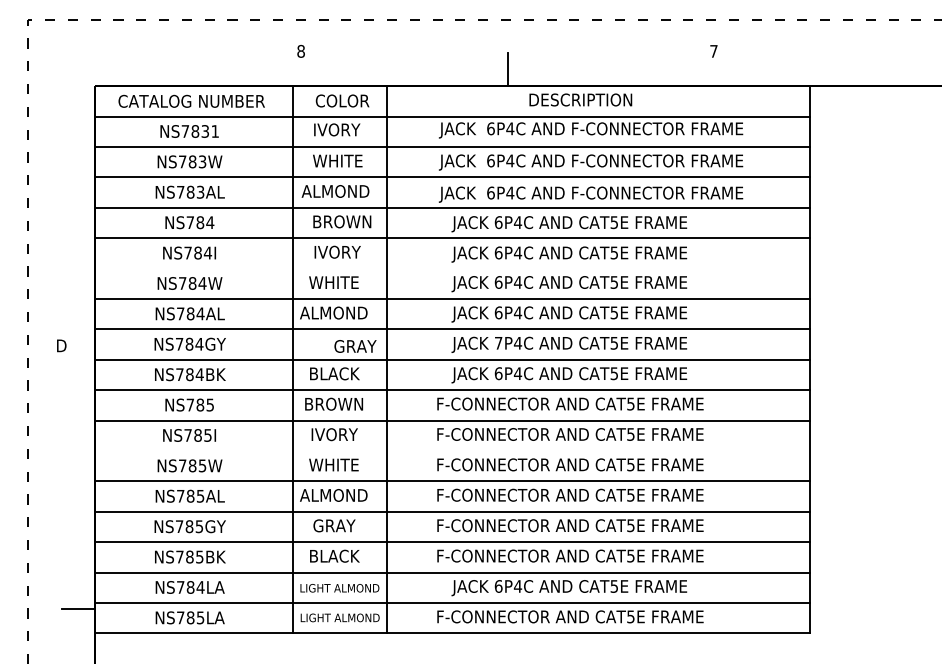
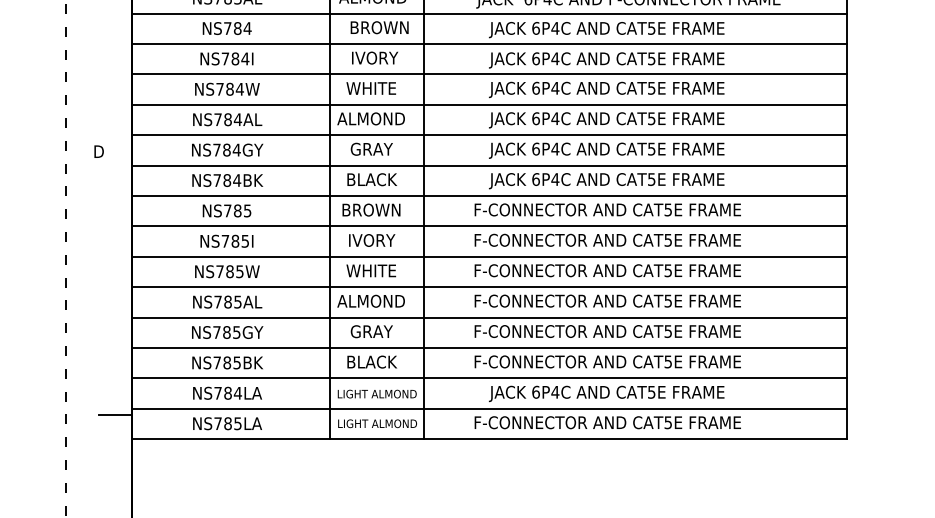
line: (451, 268) -> (488, 74), added
text: (498, 342) -> (535, 148), 7P4C -> 6P4C
text: (355, 346) -> (371, 149), moved
line: (451, 451) -> (488, 257), added

